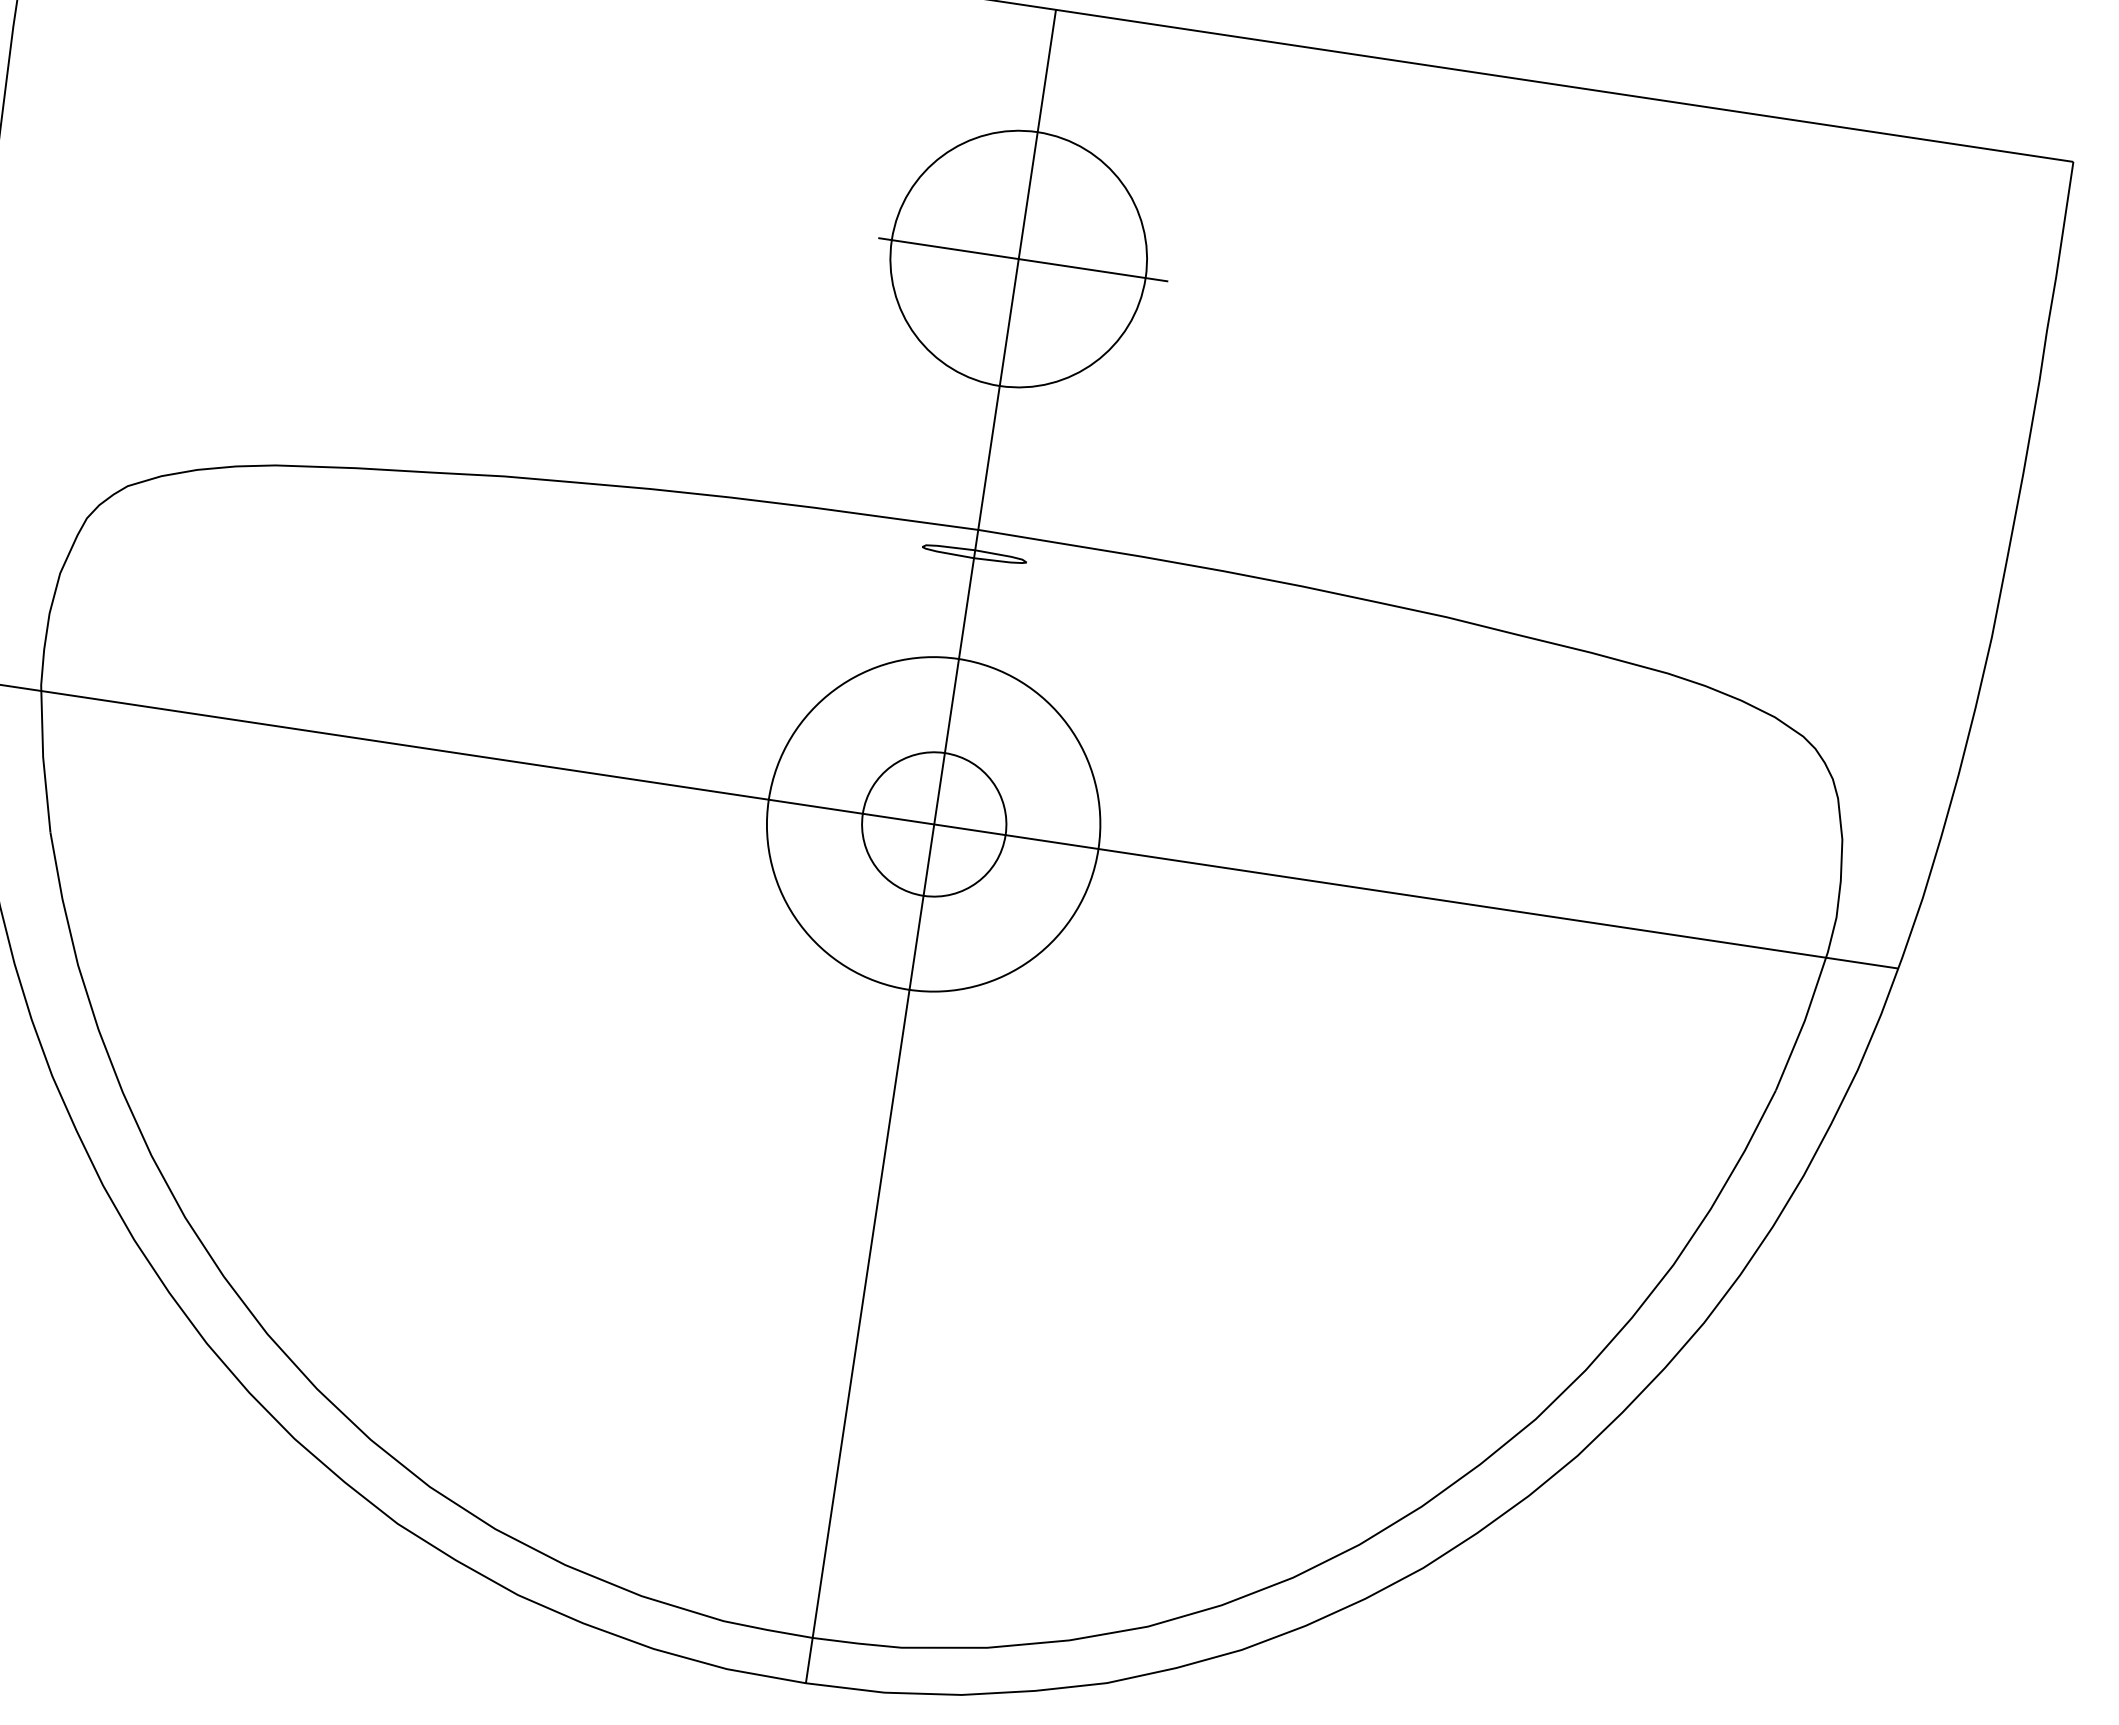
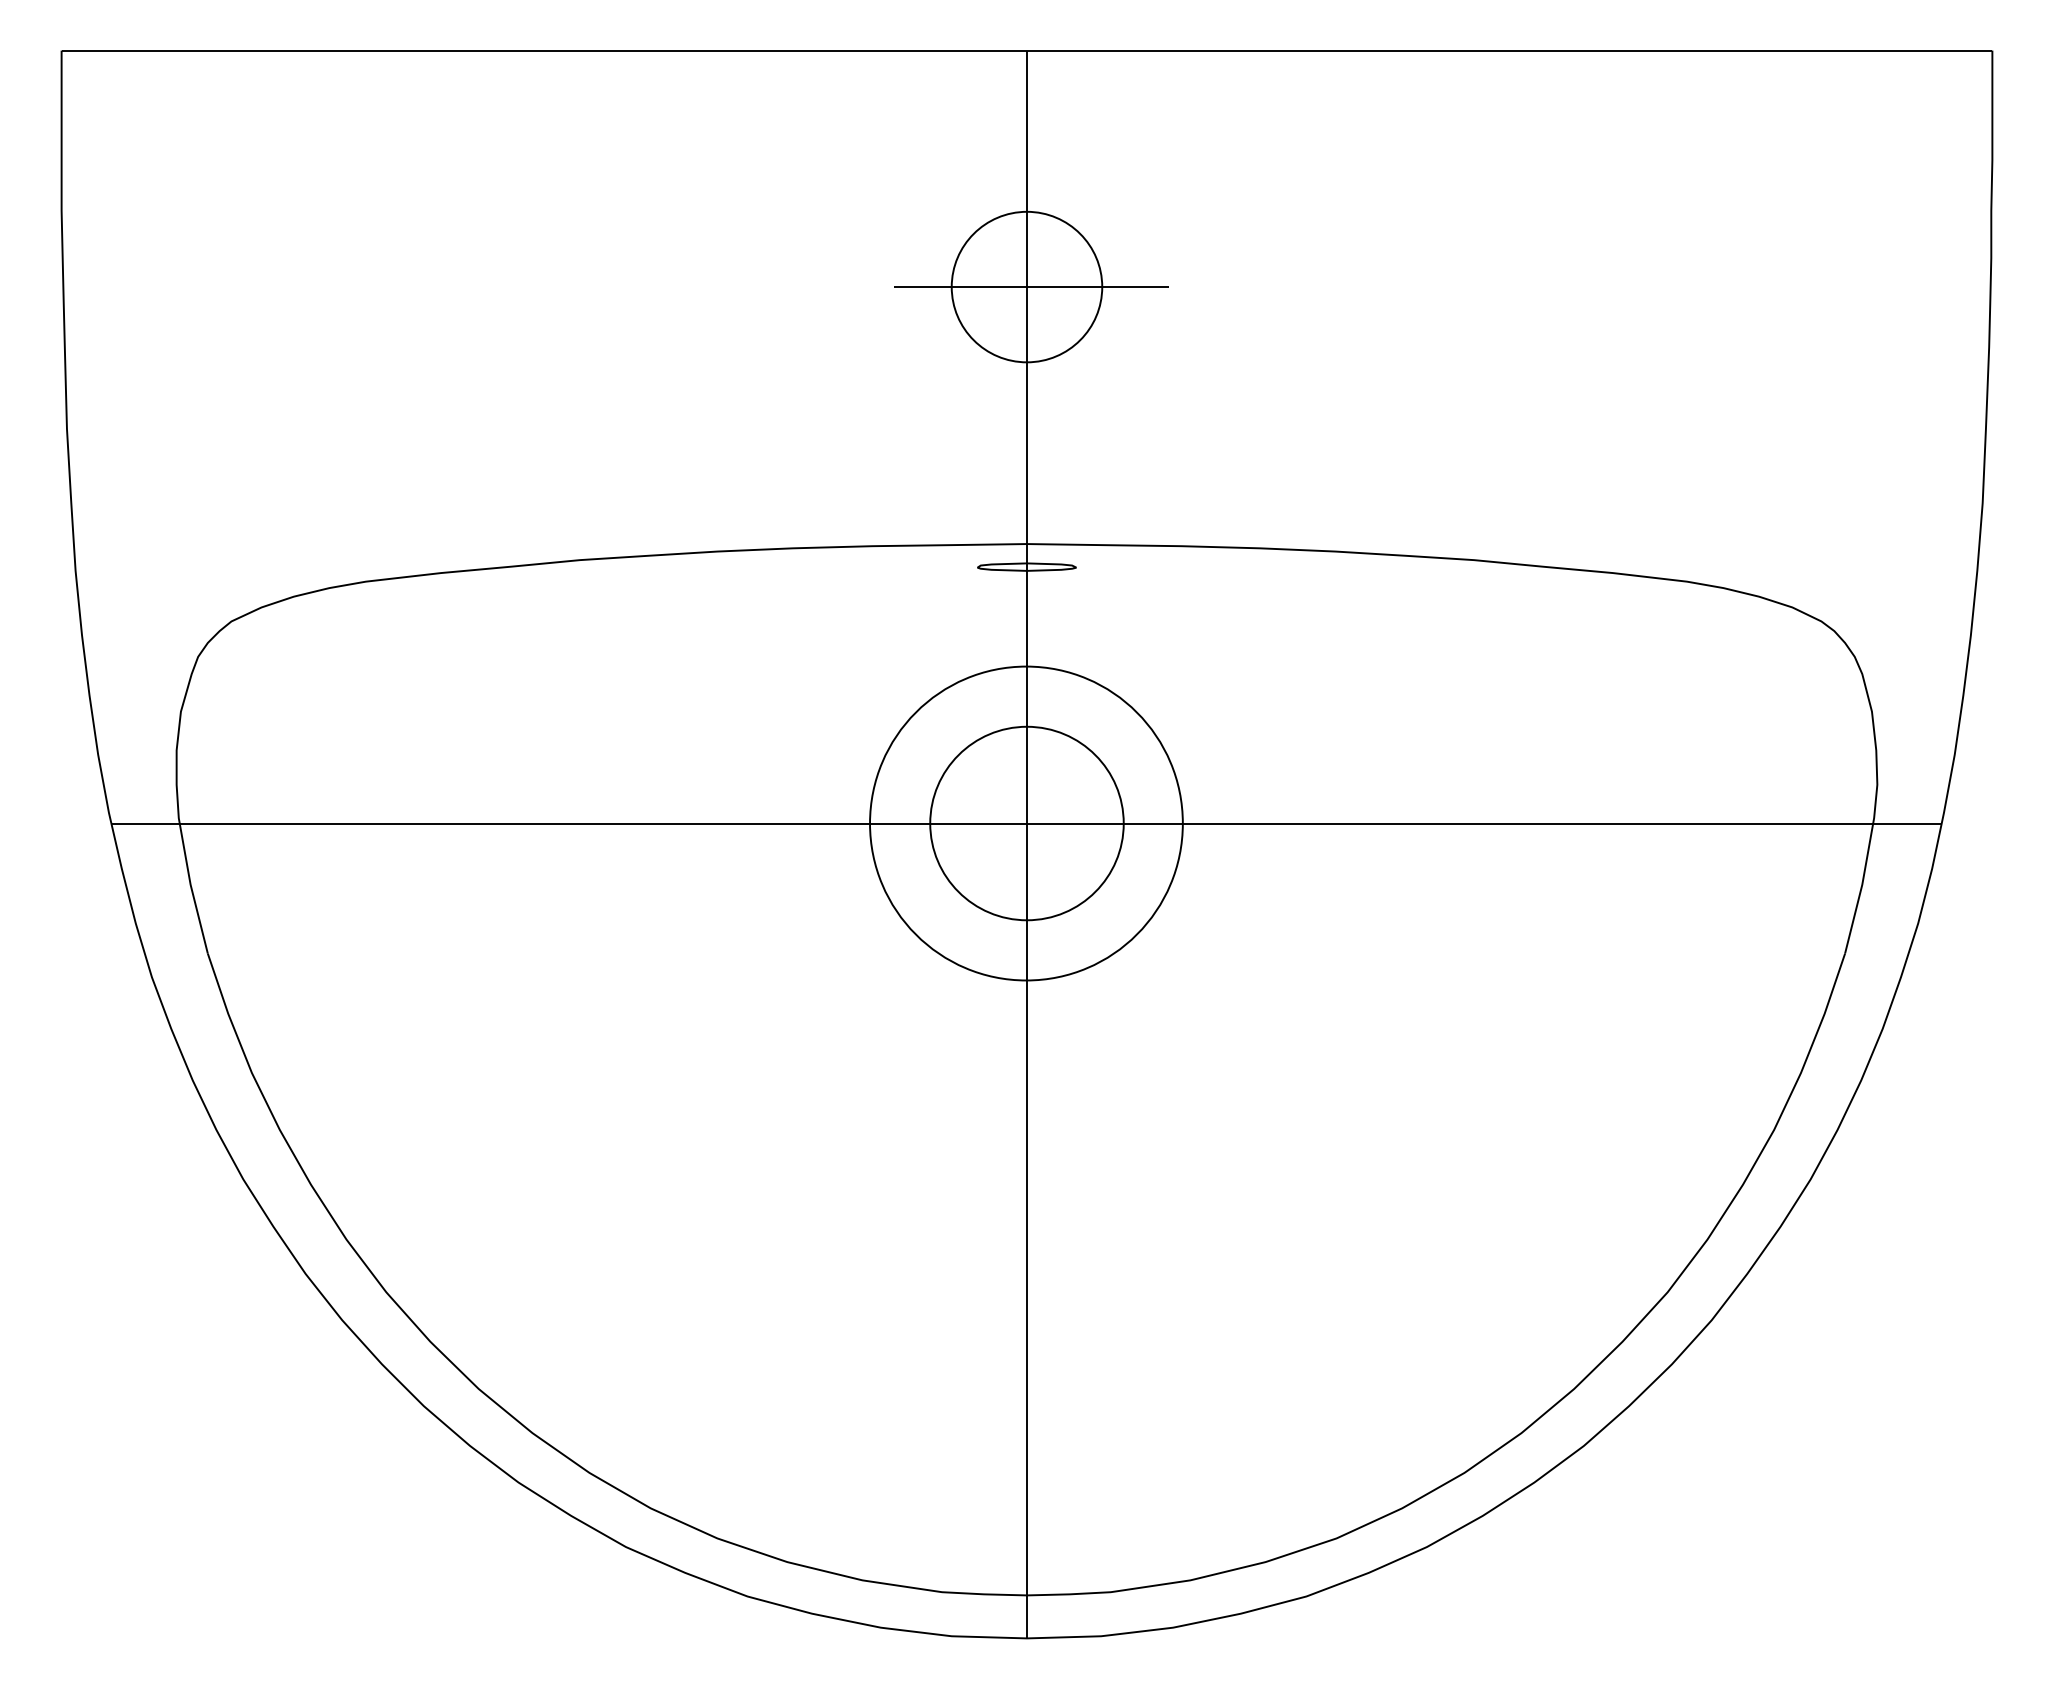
circle: (1018, 258) -> (1026, 286), size x0.62
circle: (933, 824) -> (1026, 823), size x1.43

